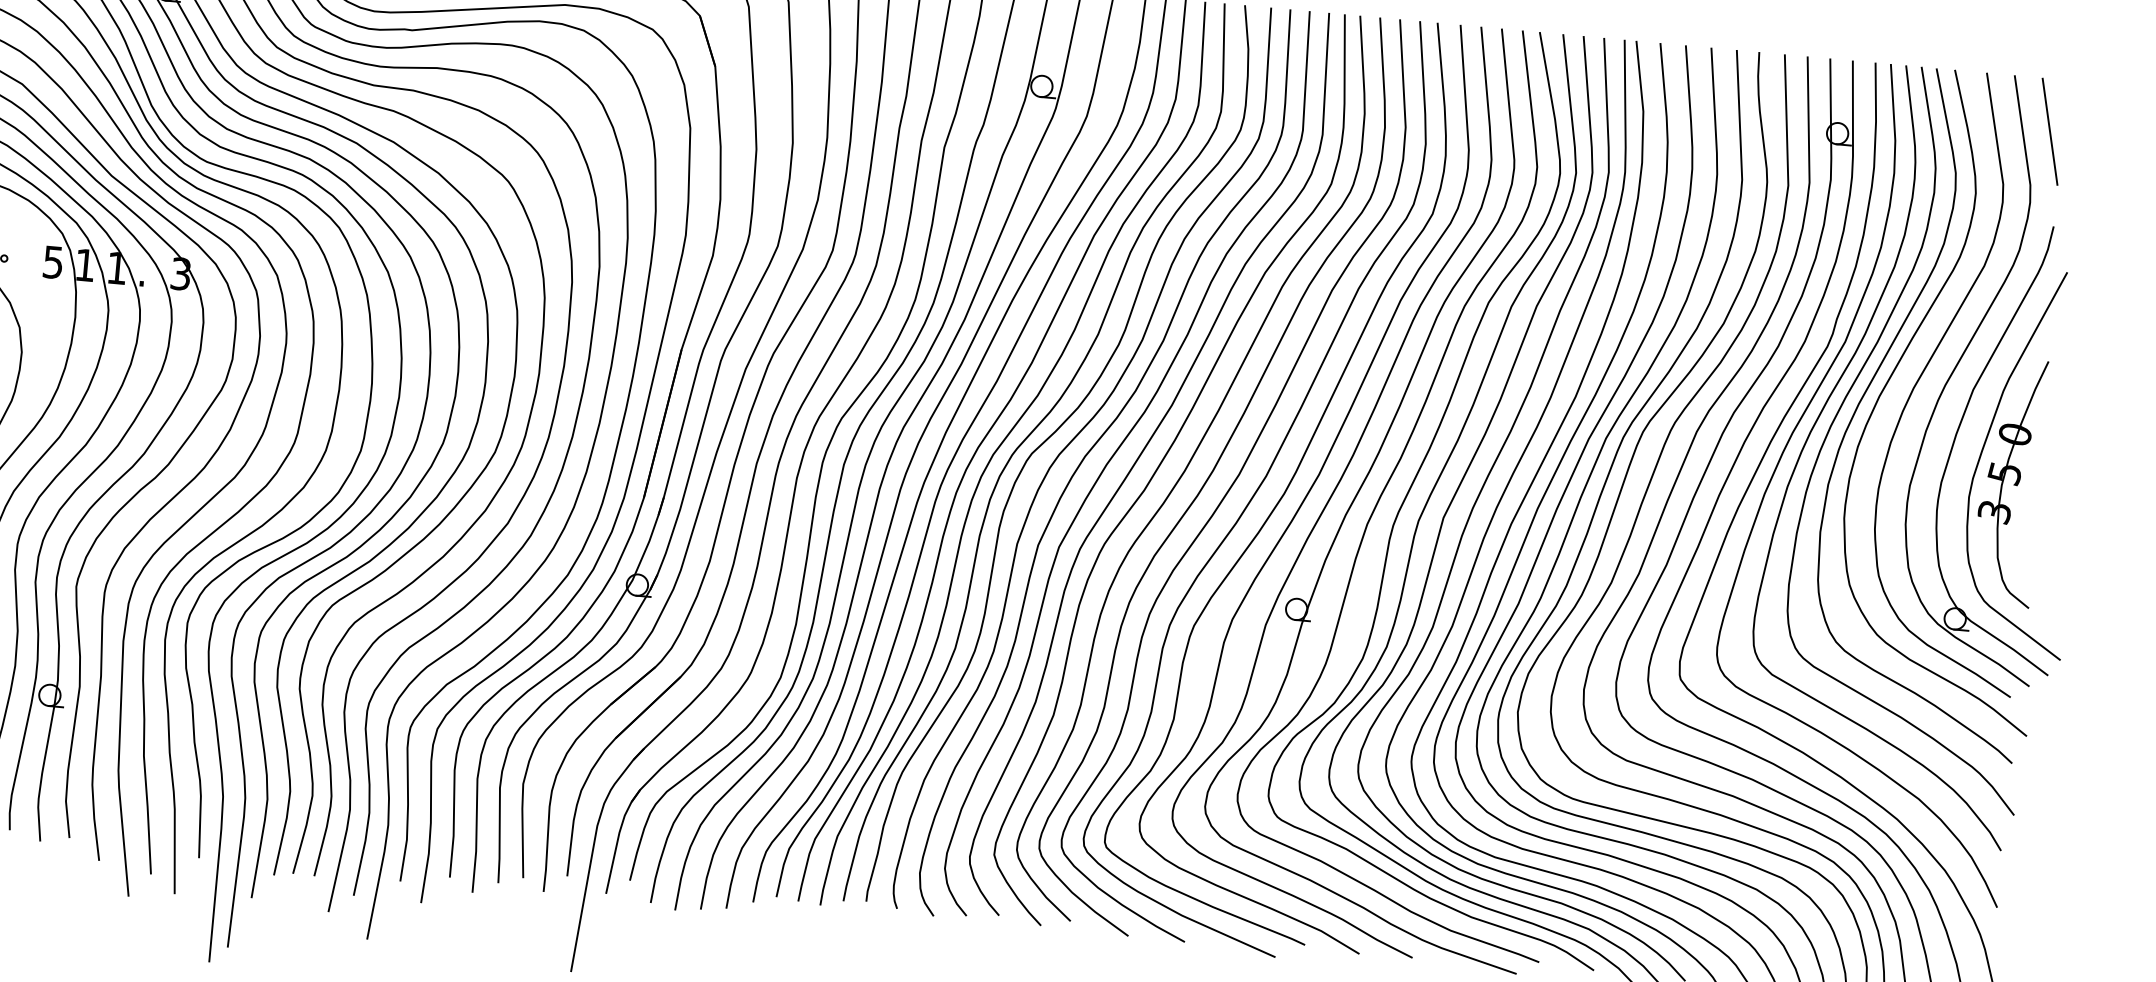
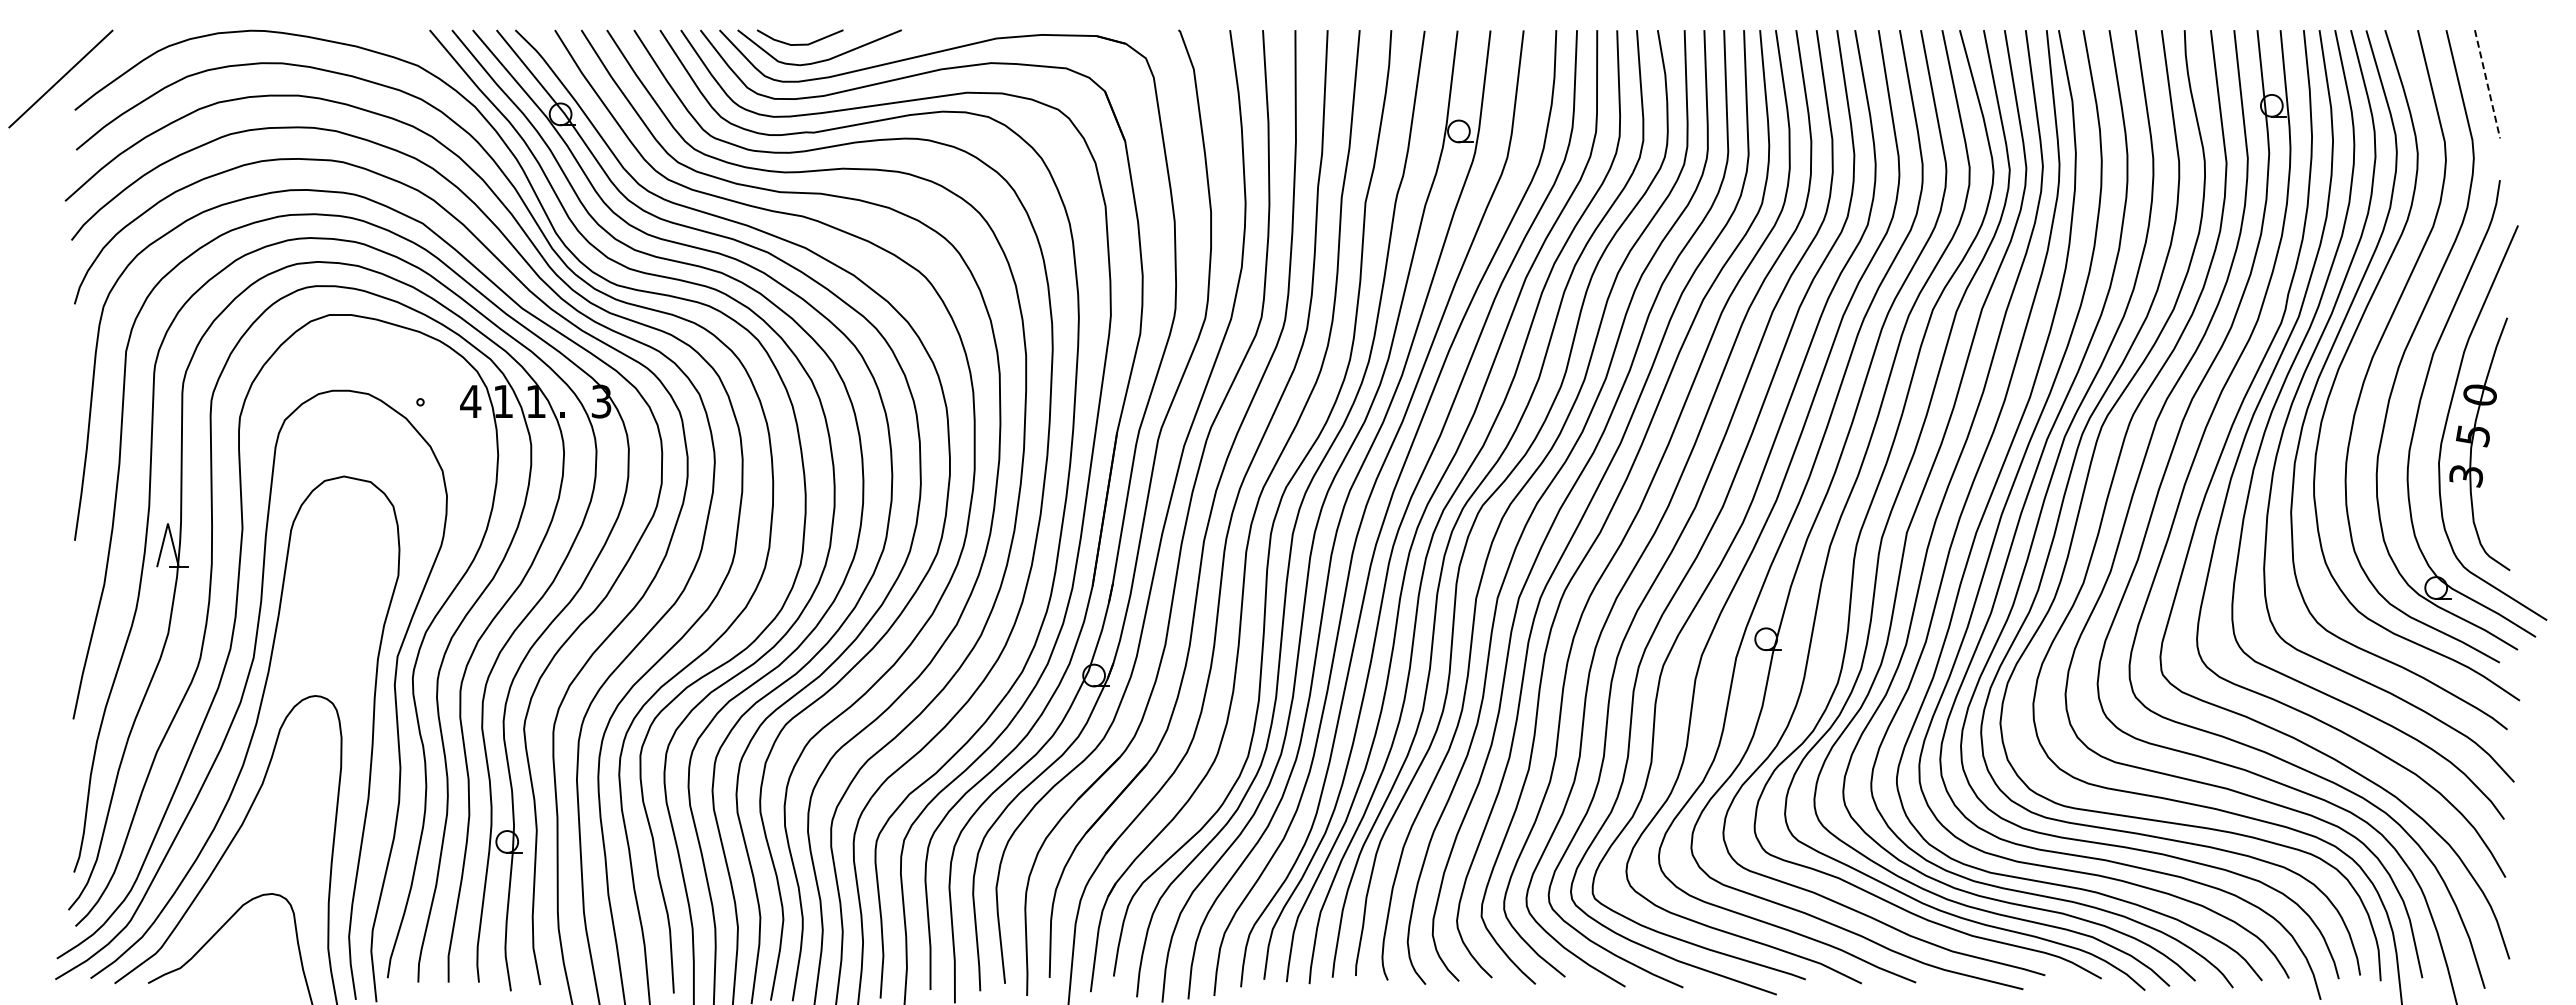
line: (2050, 132) -> (2487, 84), solid -> dashed
text: (53, 262) -> (470, 401), 5 -> 4

